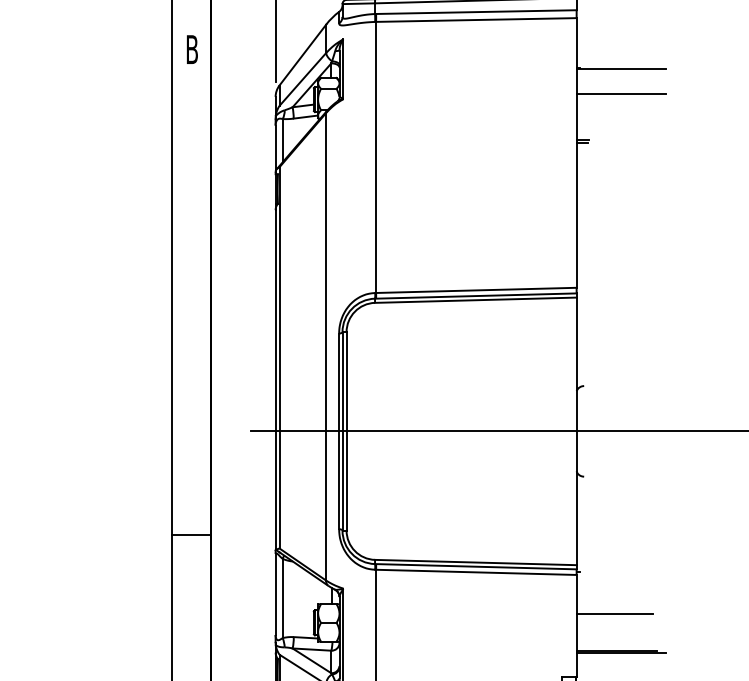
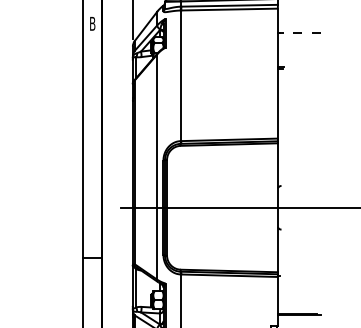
line: (619, 67) -> (298, 32), solid -> dashed
line: (619, 94) -> (298, 45), removed
line: (613, 613) -> (295, 295), removed

